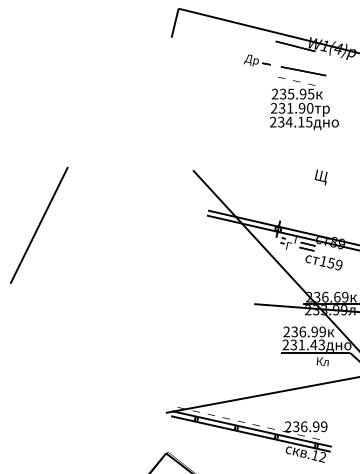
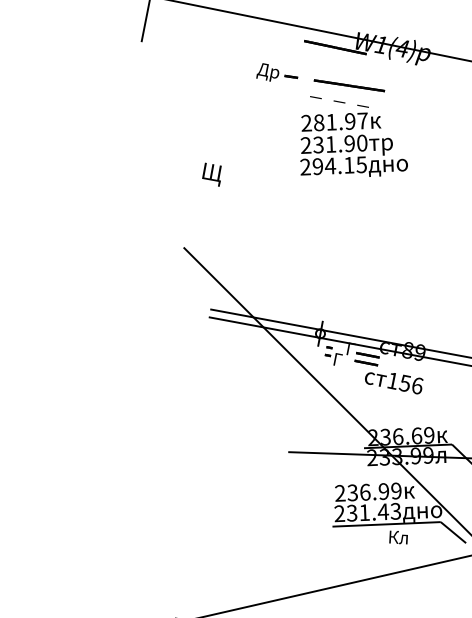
text: (296, 93) -> (339, 120), 235.95 -> 281.97
text: (281, 122) -> (318, 167), 234.15 -> 294.15
text: (320, 177) -> (210, 174), moved
text: (338, 264) -> (416, 384), 159 -> 156

